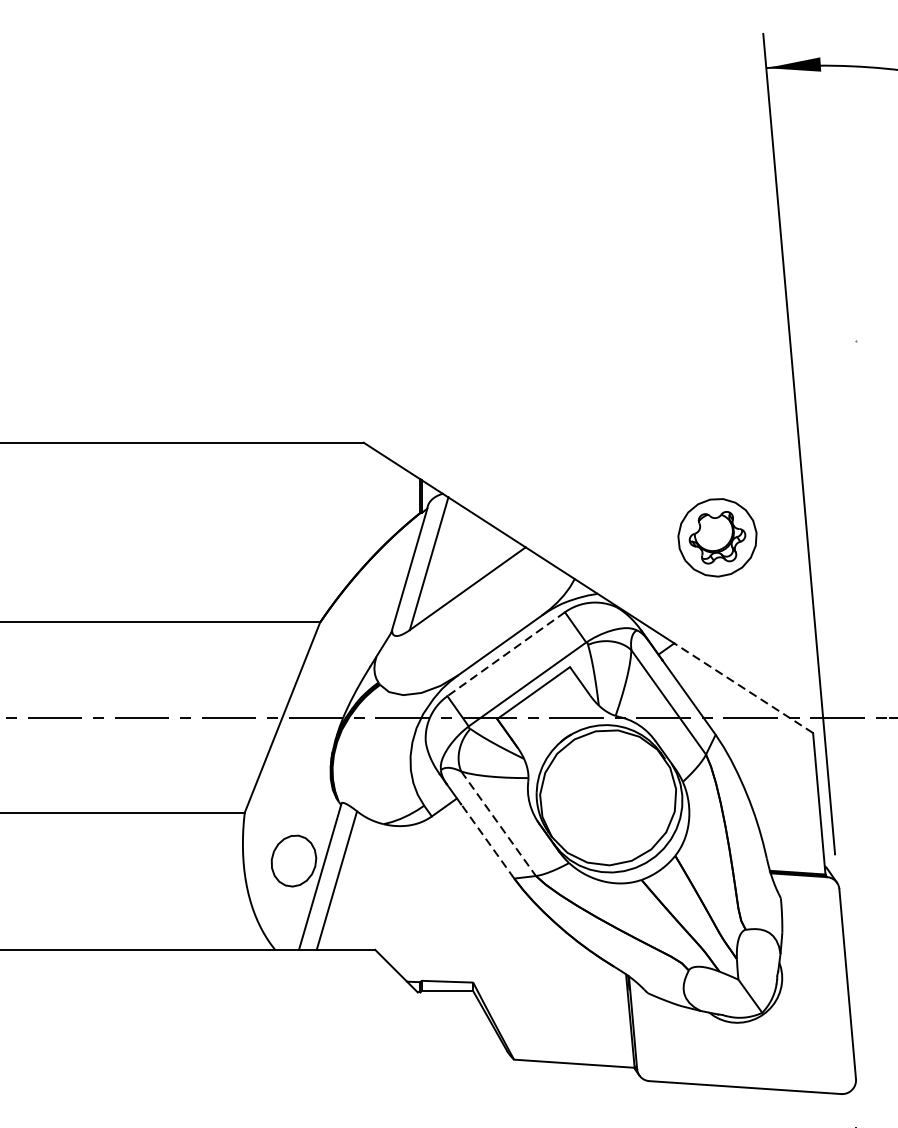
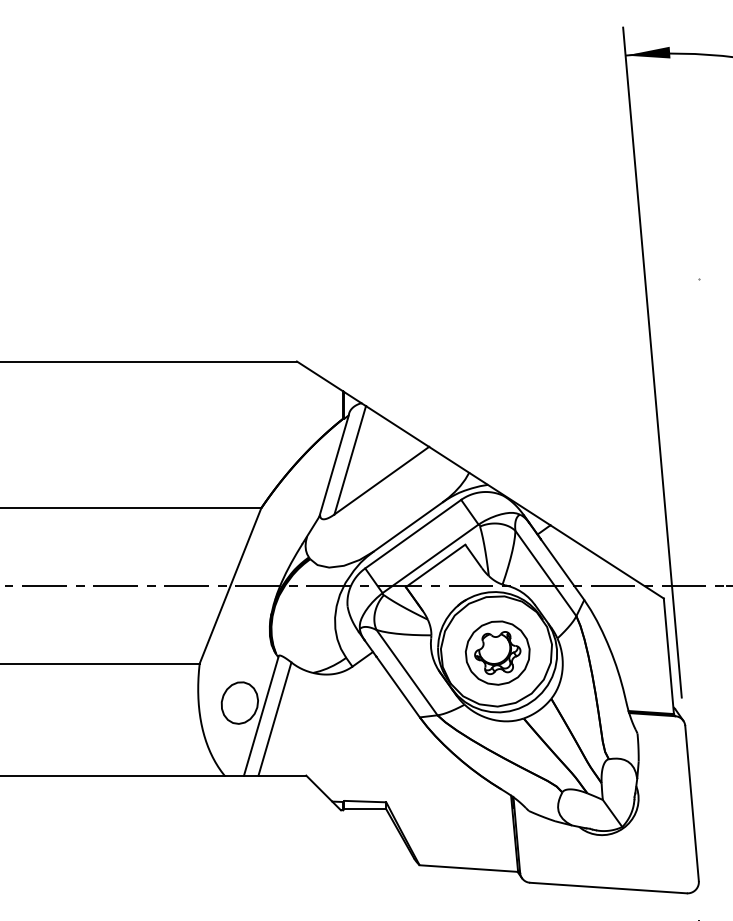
part: (717, 537) -> (497, 652), moved
line: (506, 654) -> (413, 534), dashed -> solid
line: (742, 687) -> (606, 561), dashed -> solid
line: (499, 824) -> (407, 673), dashed -> solid
line: (486, 840) -> (397, 686), dashed -> solid

